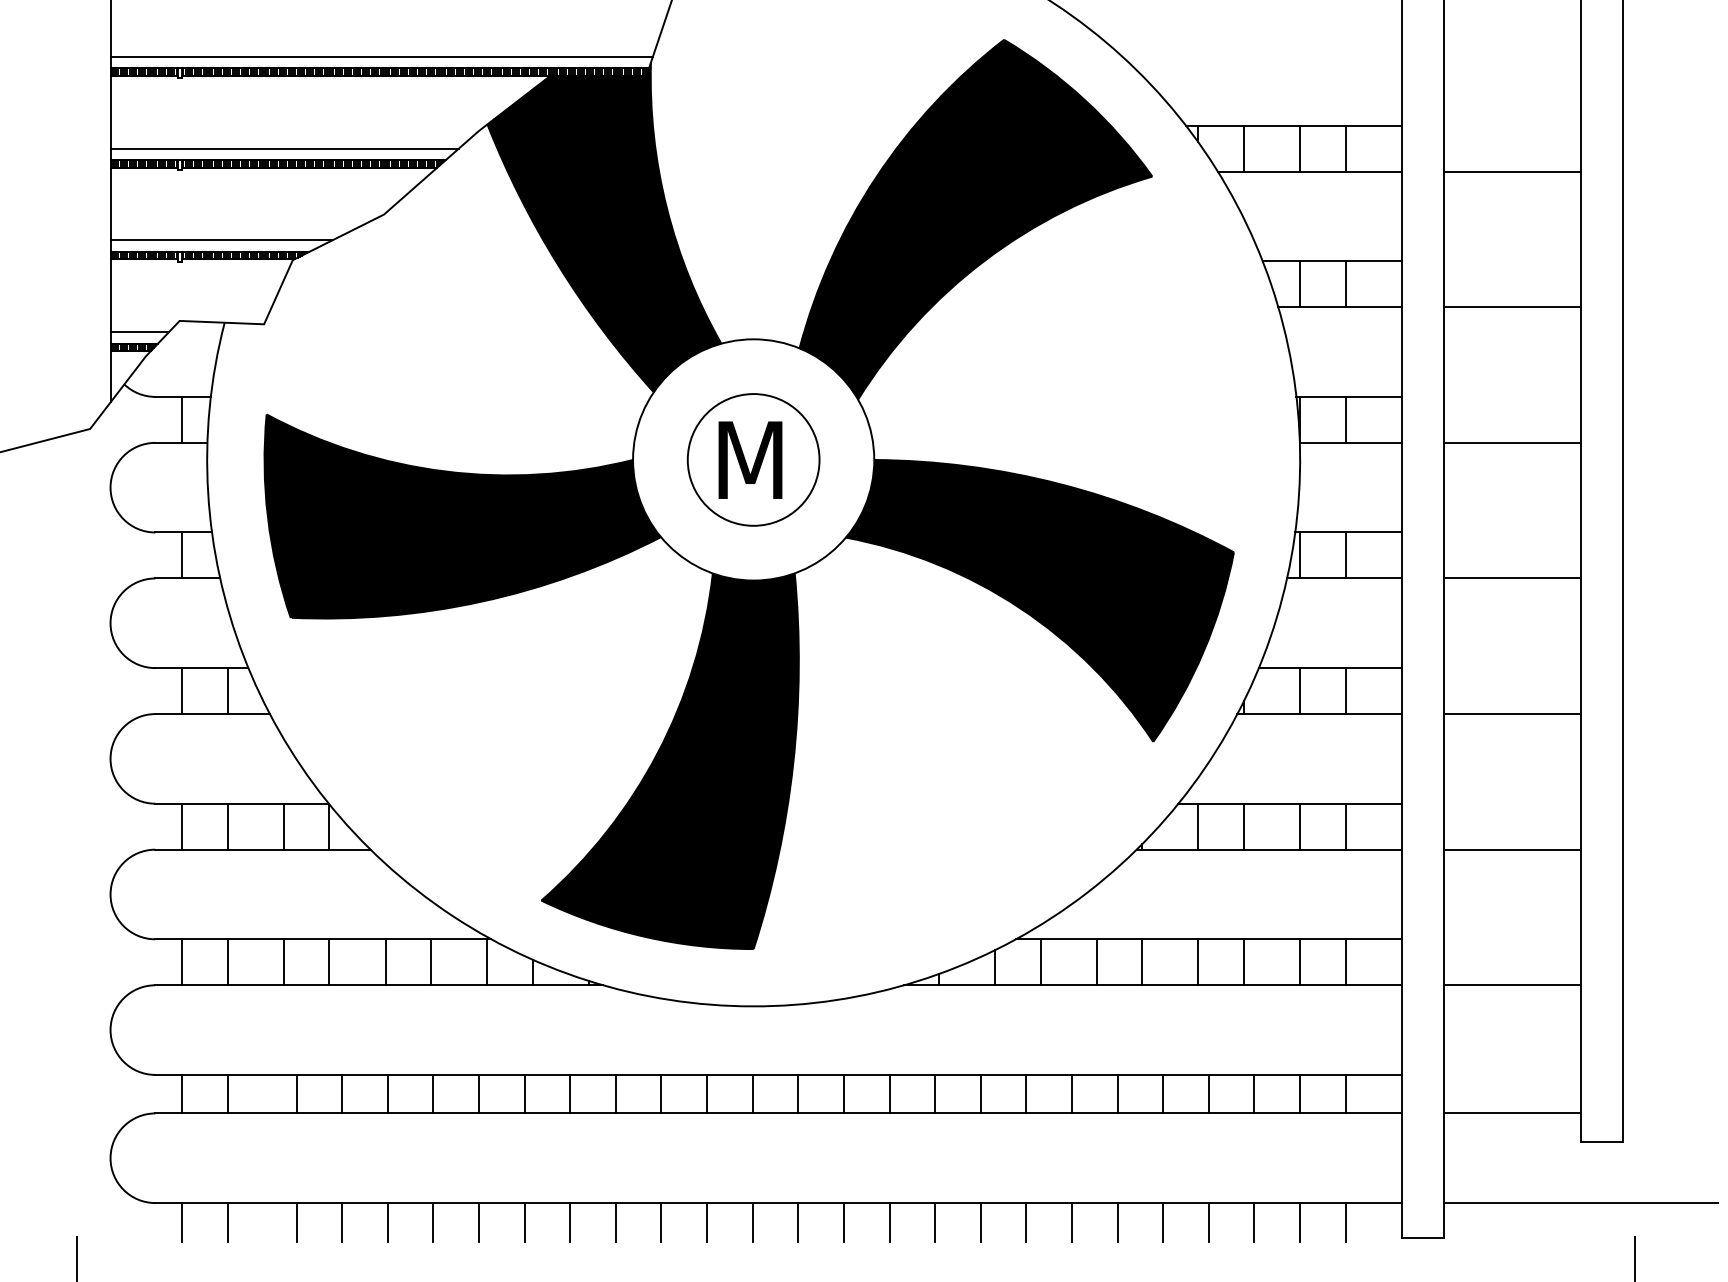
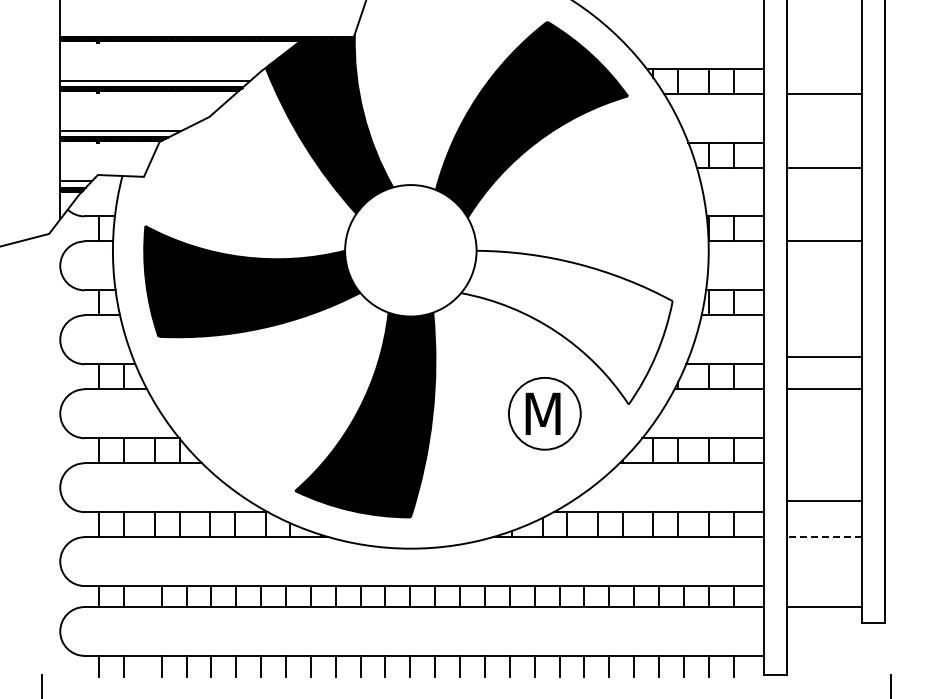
line: (380, 55) -> (207, 30), removed
part: (753, 459) -> (544, 413), moved
line: (1512, 578) -> (824, 357), moved
fill: (1039, 600) -> (566, 327), removed
line: (1512, 850) -> (824, 501), moved
line: (1510, 985) -> (823, 537), solid -> dashed
line: (1580, 1202) -> (861, 655), removed

